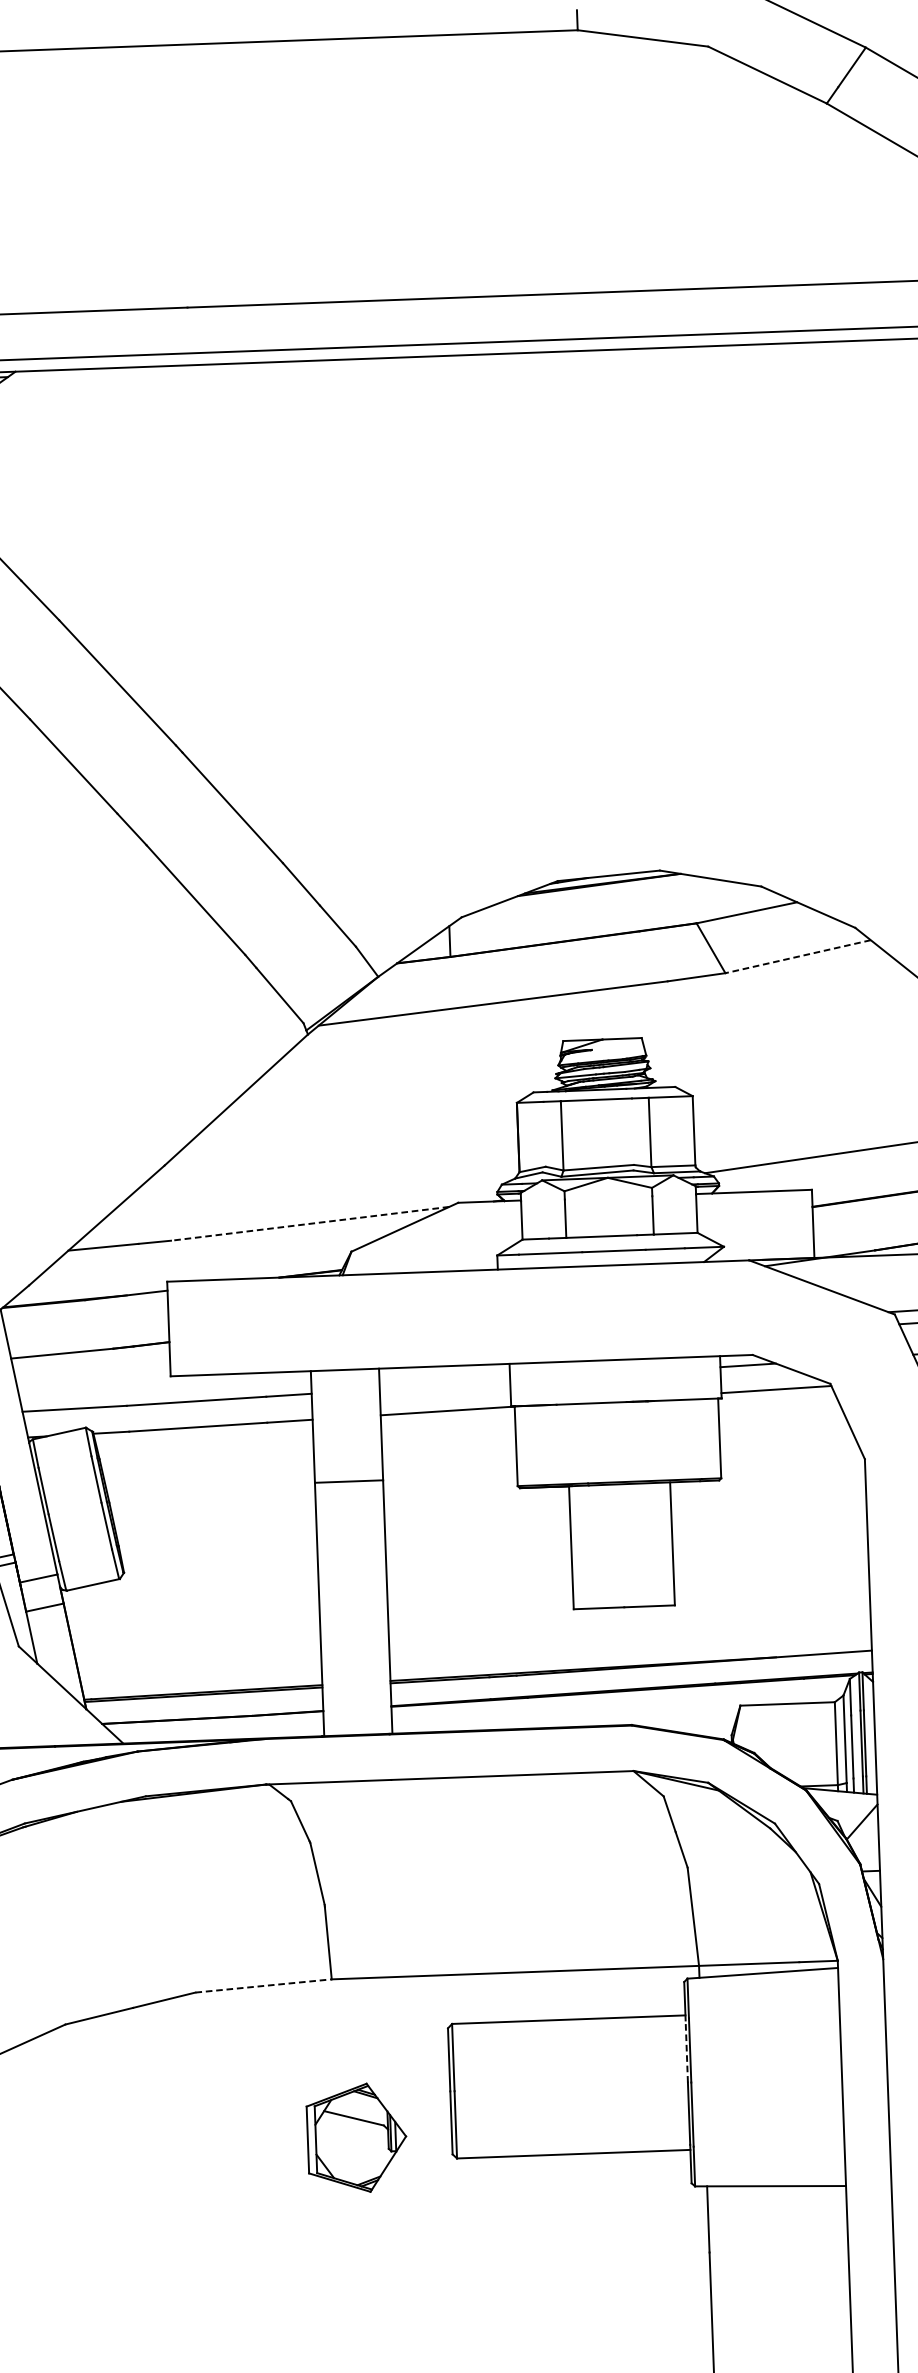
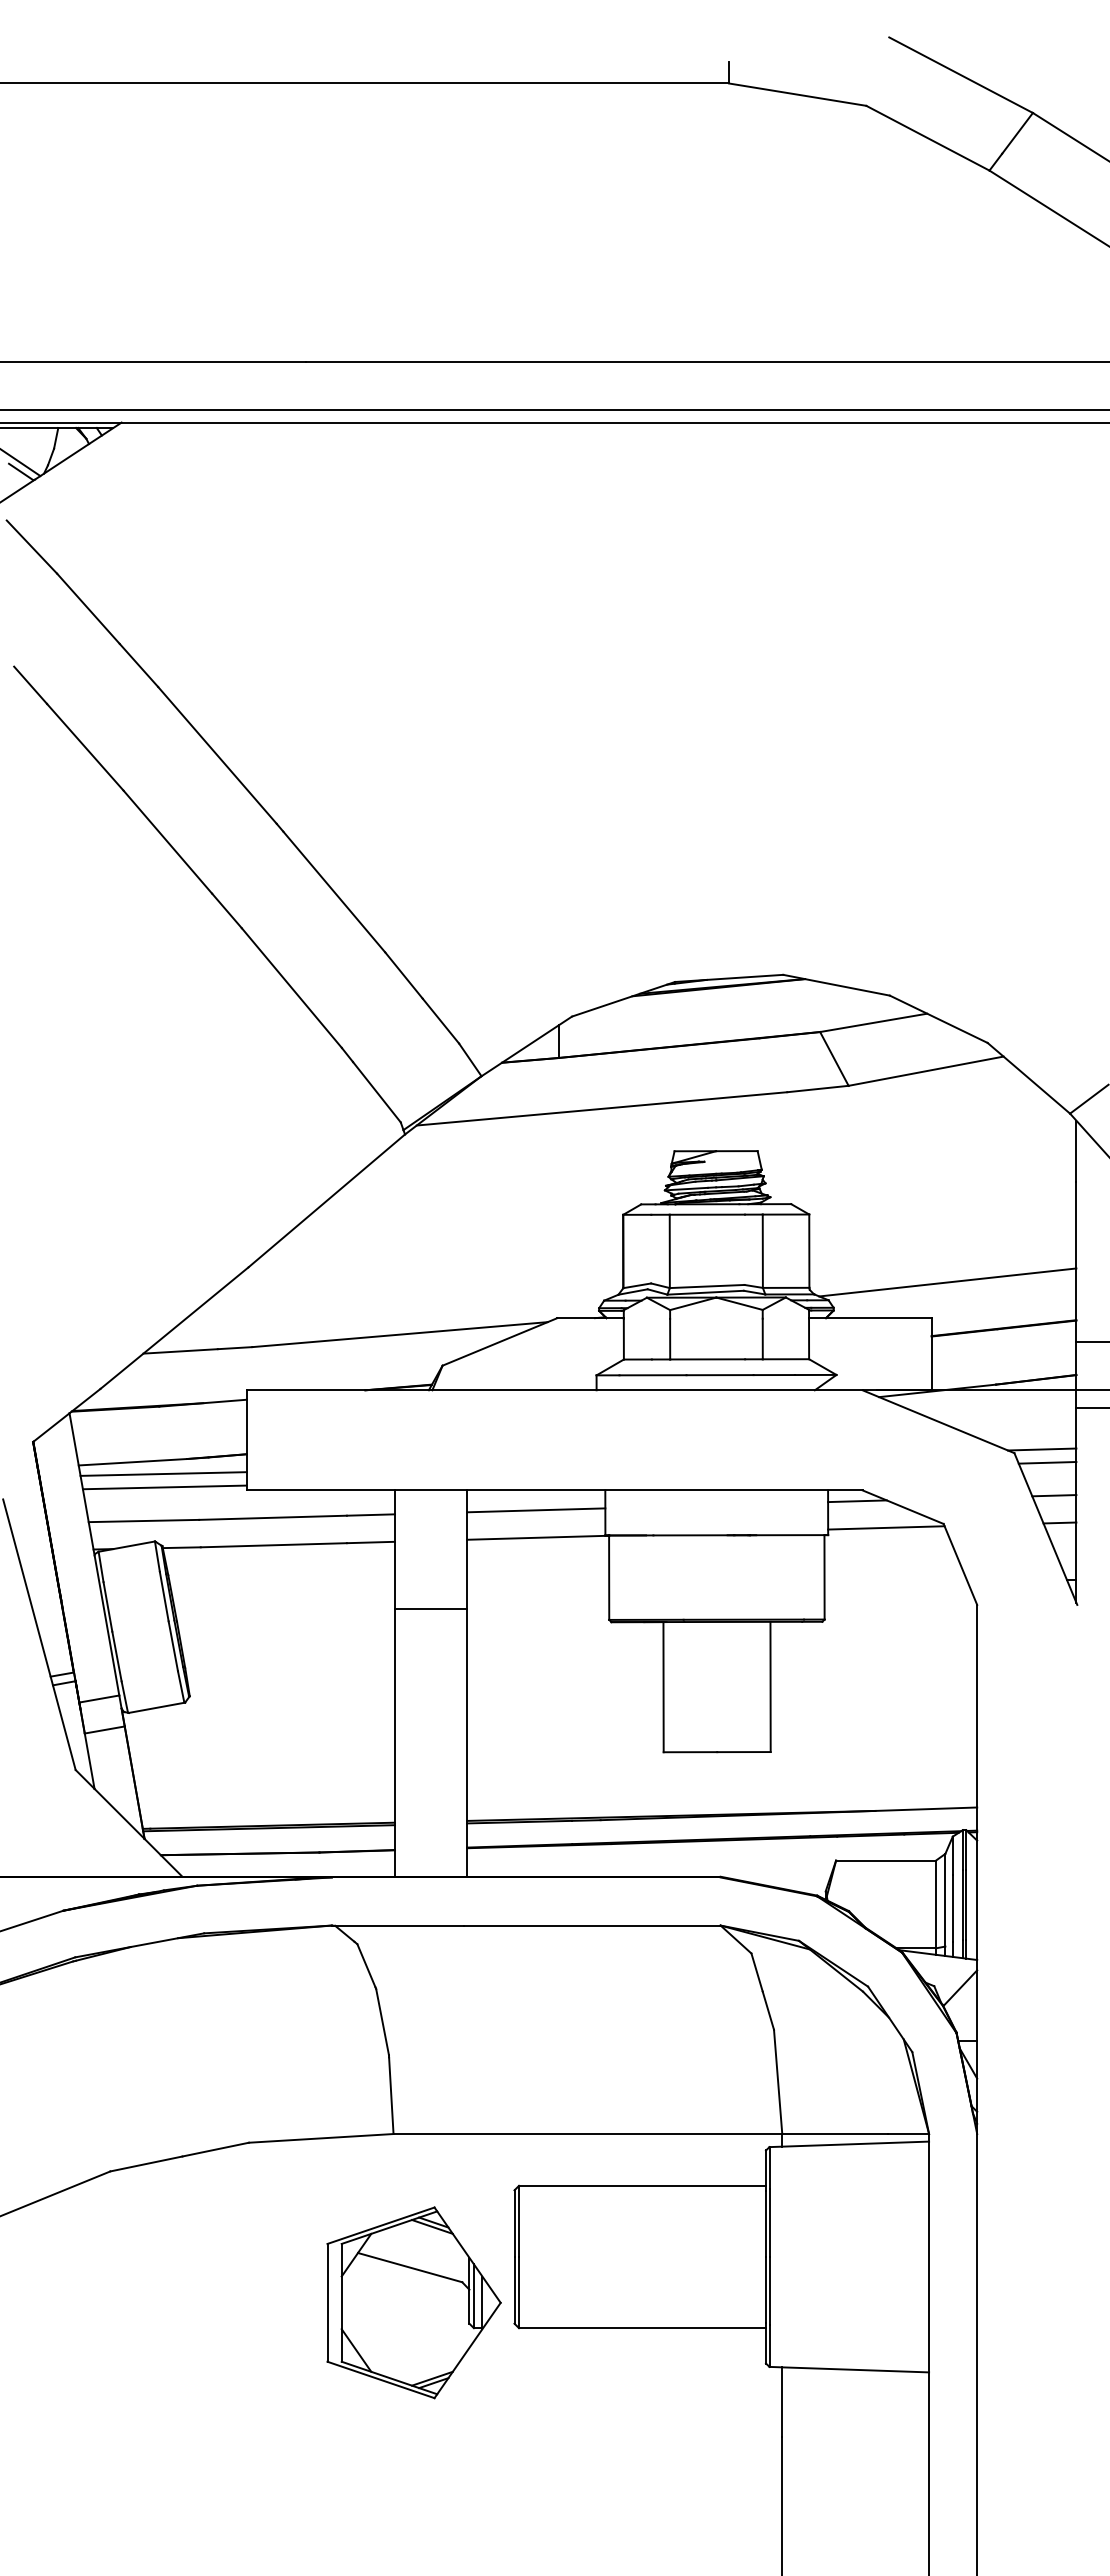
line: (798, 956) -> (926, 1071), dashed -> solid
line: (309, 1223) -> (399, 1334), dashed -> solid
line: (91, 1363) -> (163, 1473), added
line: (92, 1376) -> (164, 1487), added
line: (445, 1385) -> (536, 1510), added
line: (263, 1986) -> (321, 2138), dashed -> solid
line: (686, 2051) -> (765, 2224), dashed -> solid
part: (356, 2137) -> (413, 2302), size x1.67

